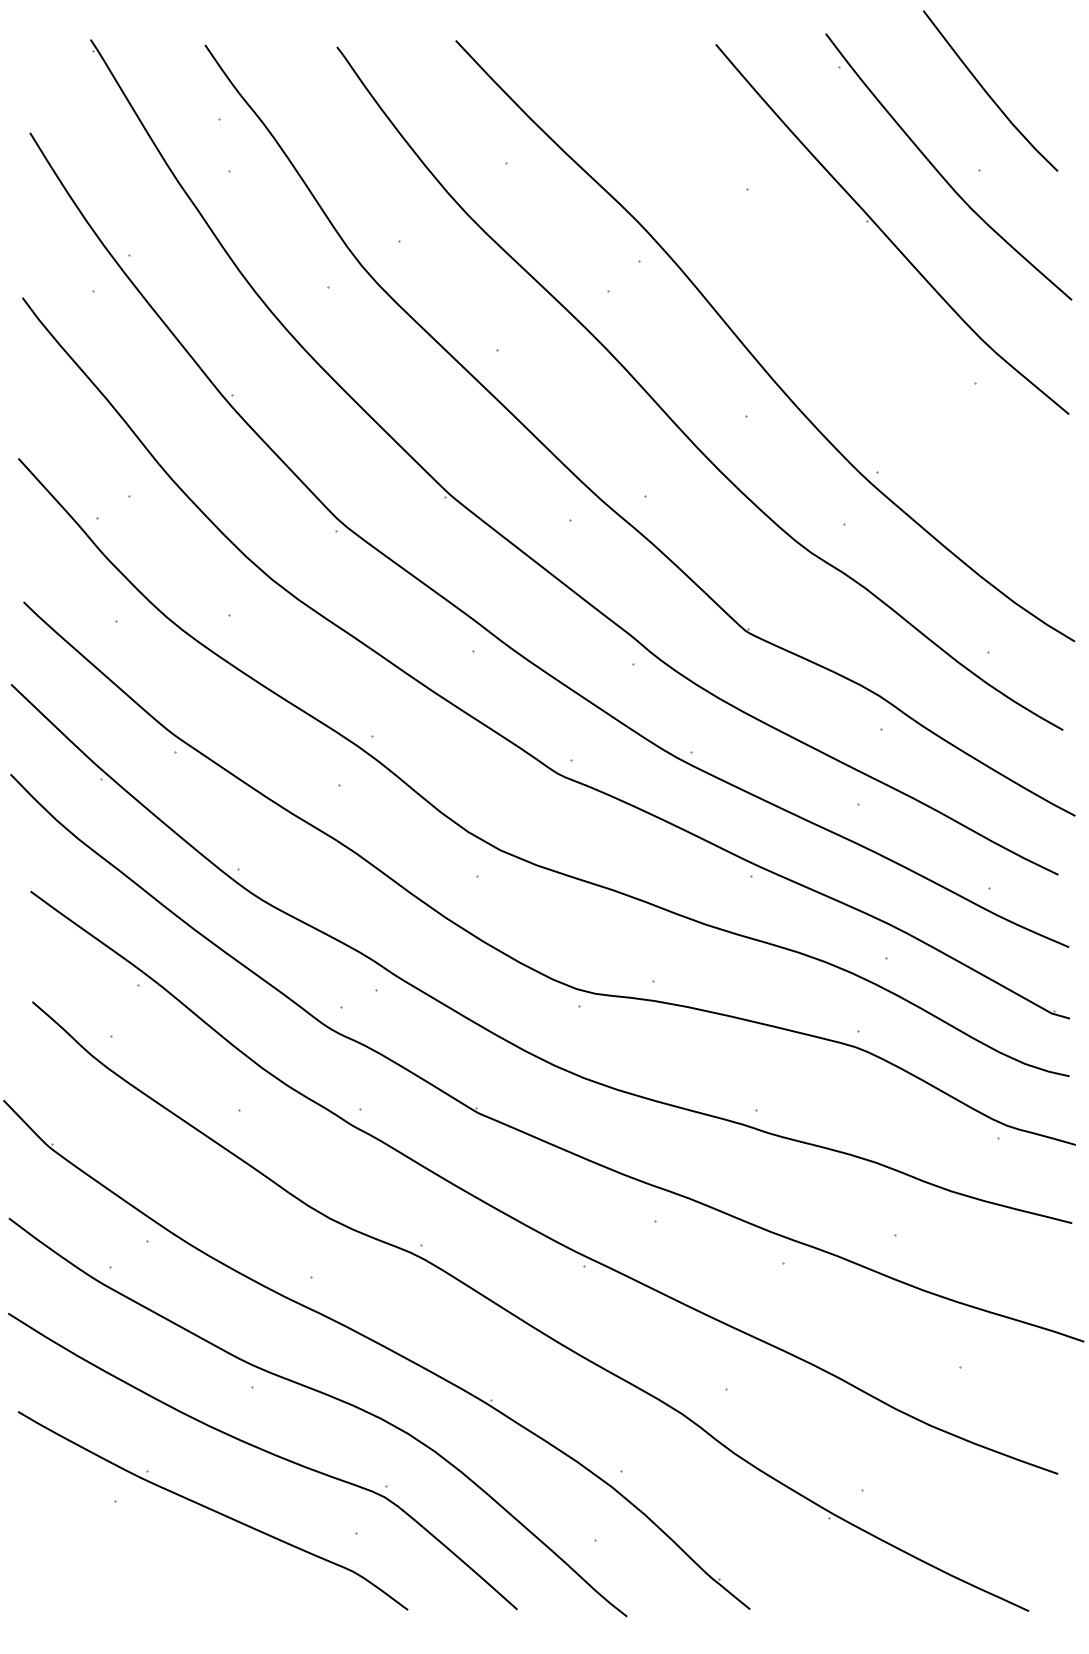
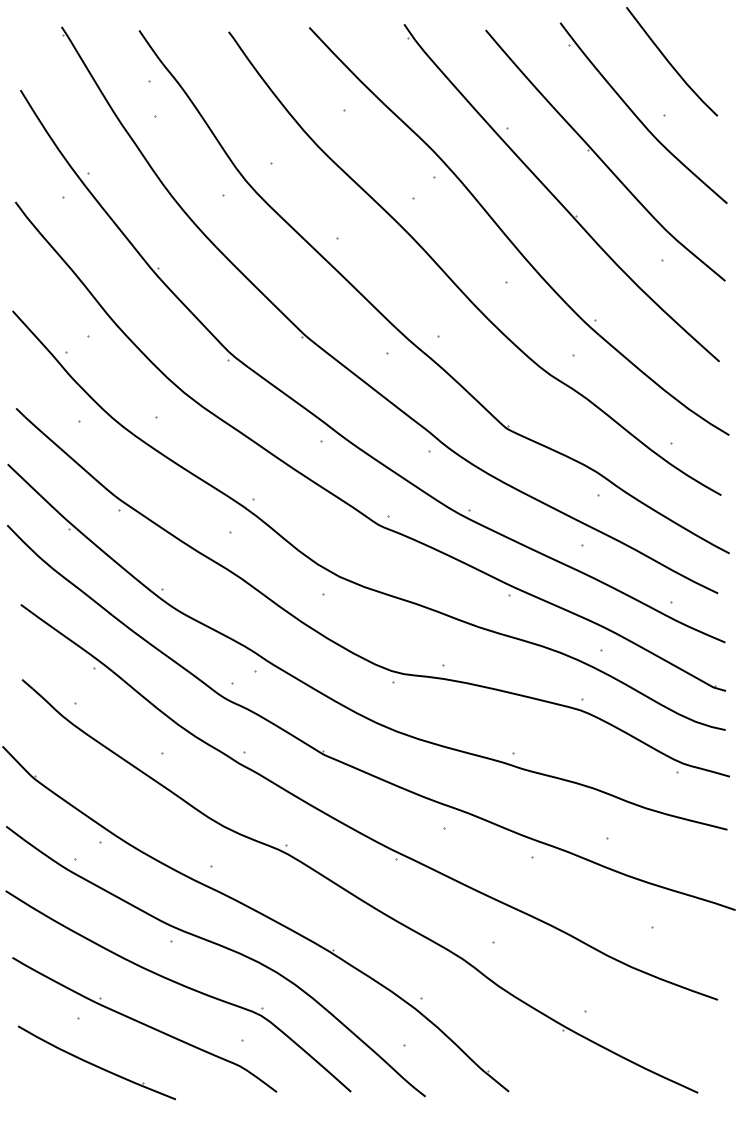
part: (820, 291) -> (556, 197), added
part: (142, 1566) -> (96, 1062), added

